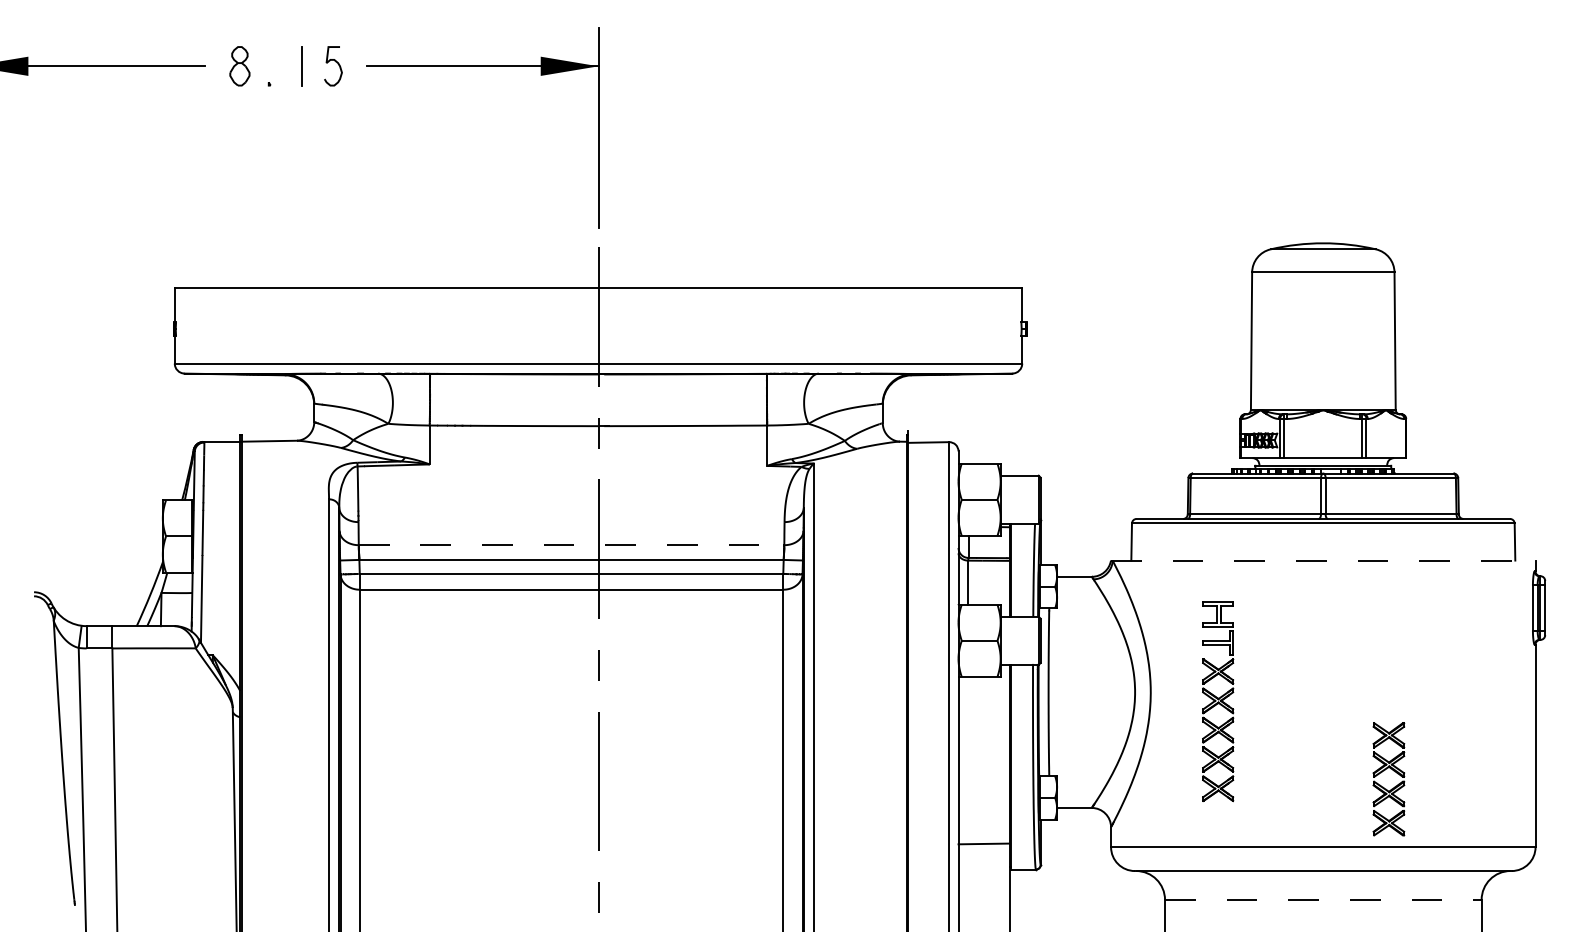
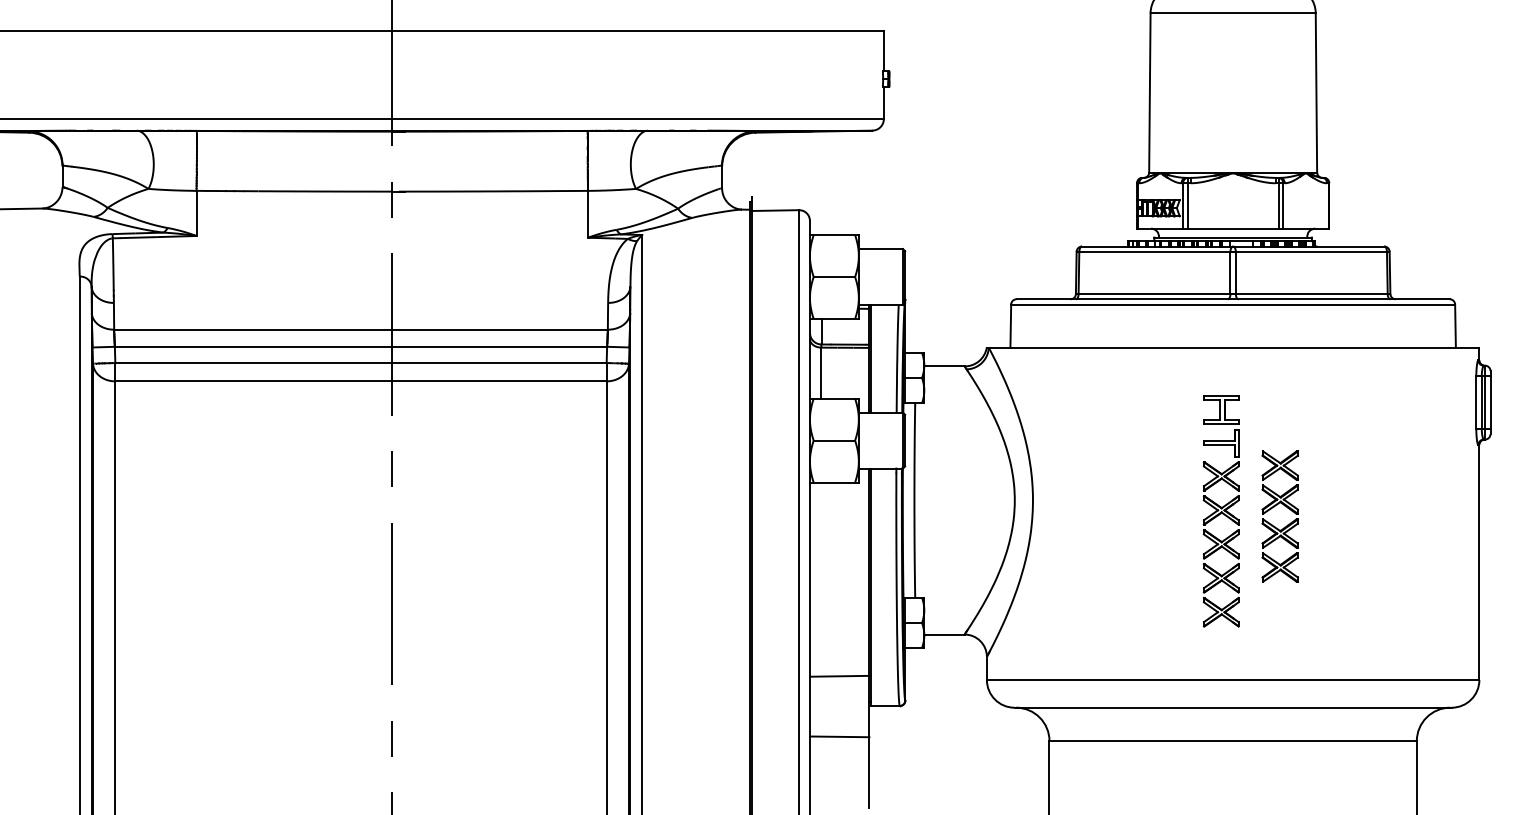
line: (571, 545) -> (360, 330), dashed -> solid
line: (1323, 560) -> (1233, 347), dashed -> solid
part: (1218, 701) -> (1221, 511), moved
part: (1383, 786) -> (1273, 524), moved
line: (983, 895) -> (838, 736), added
line: (1323, 899) -> (1233, 740), dashed -> solid

